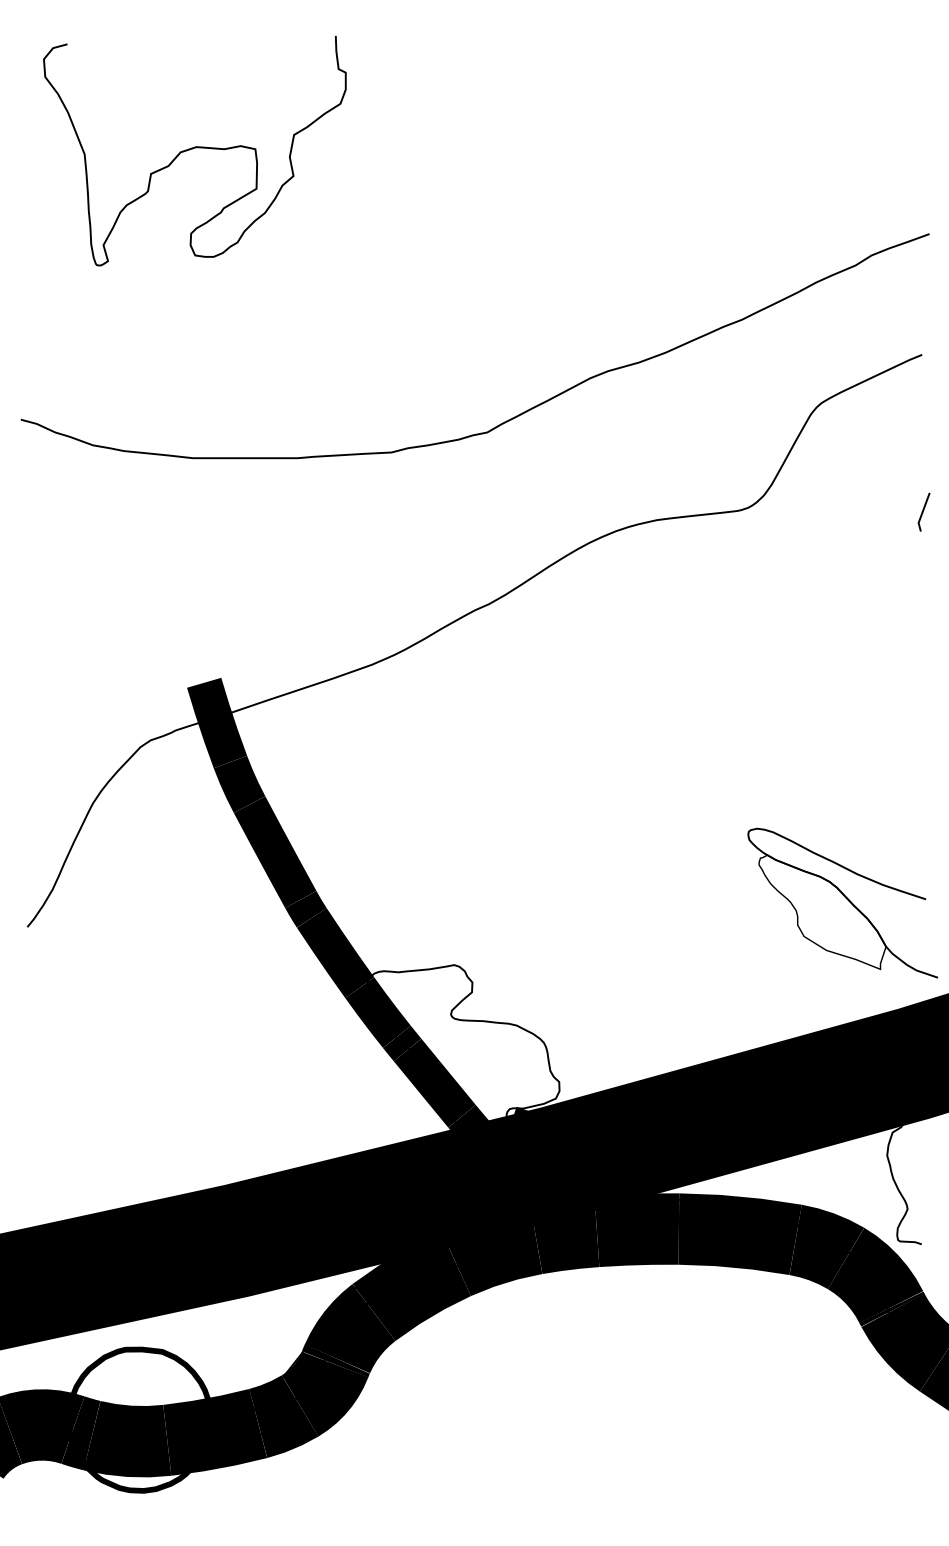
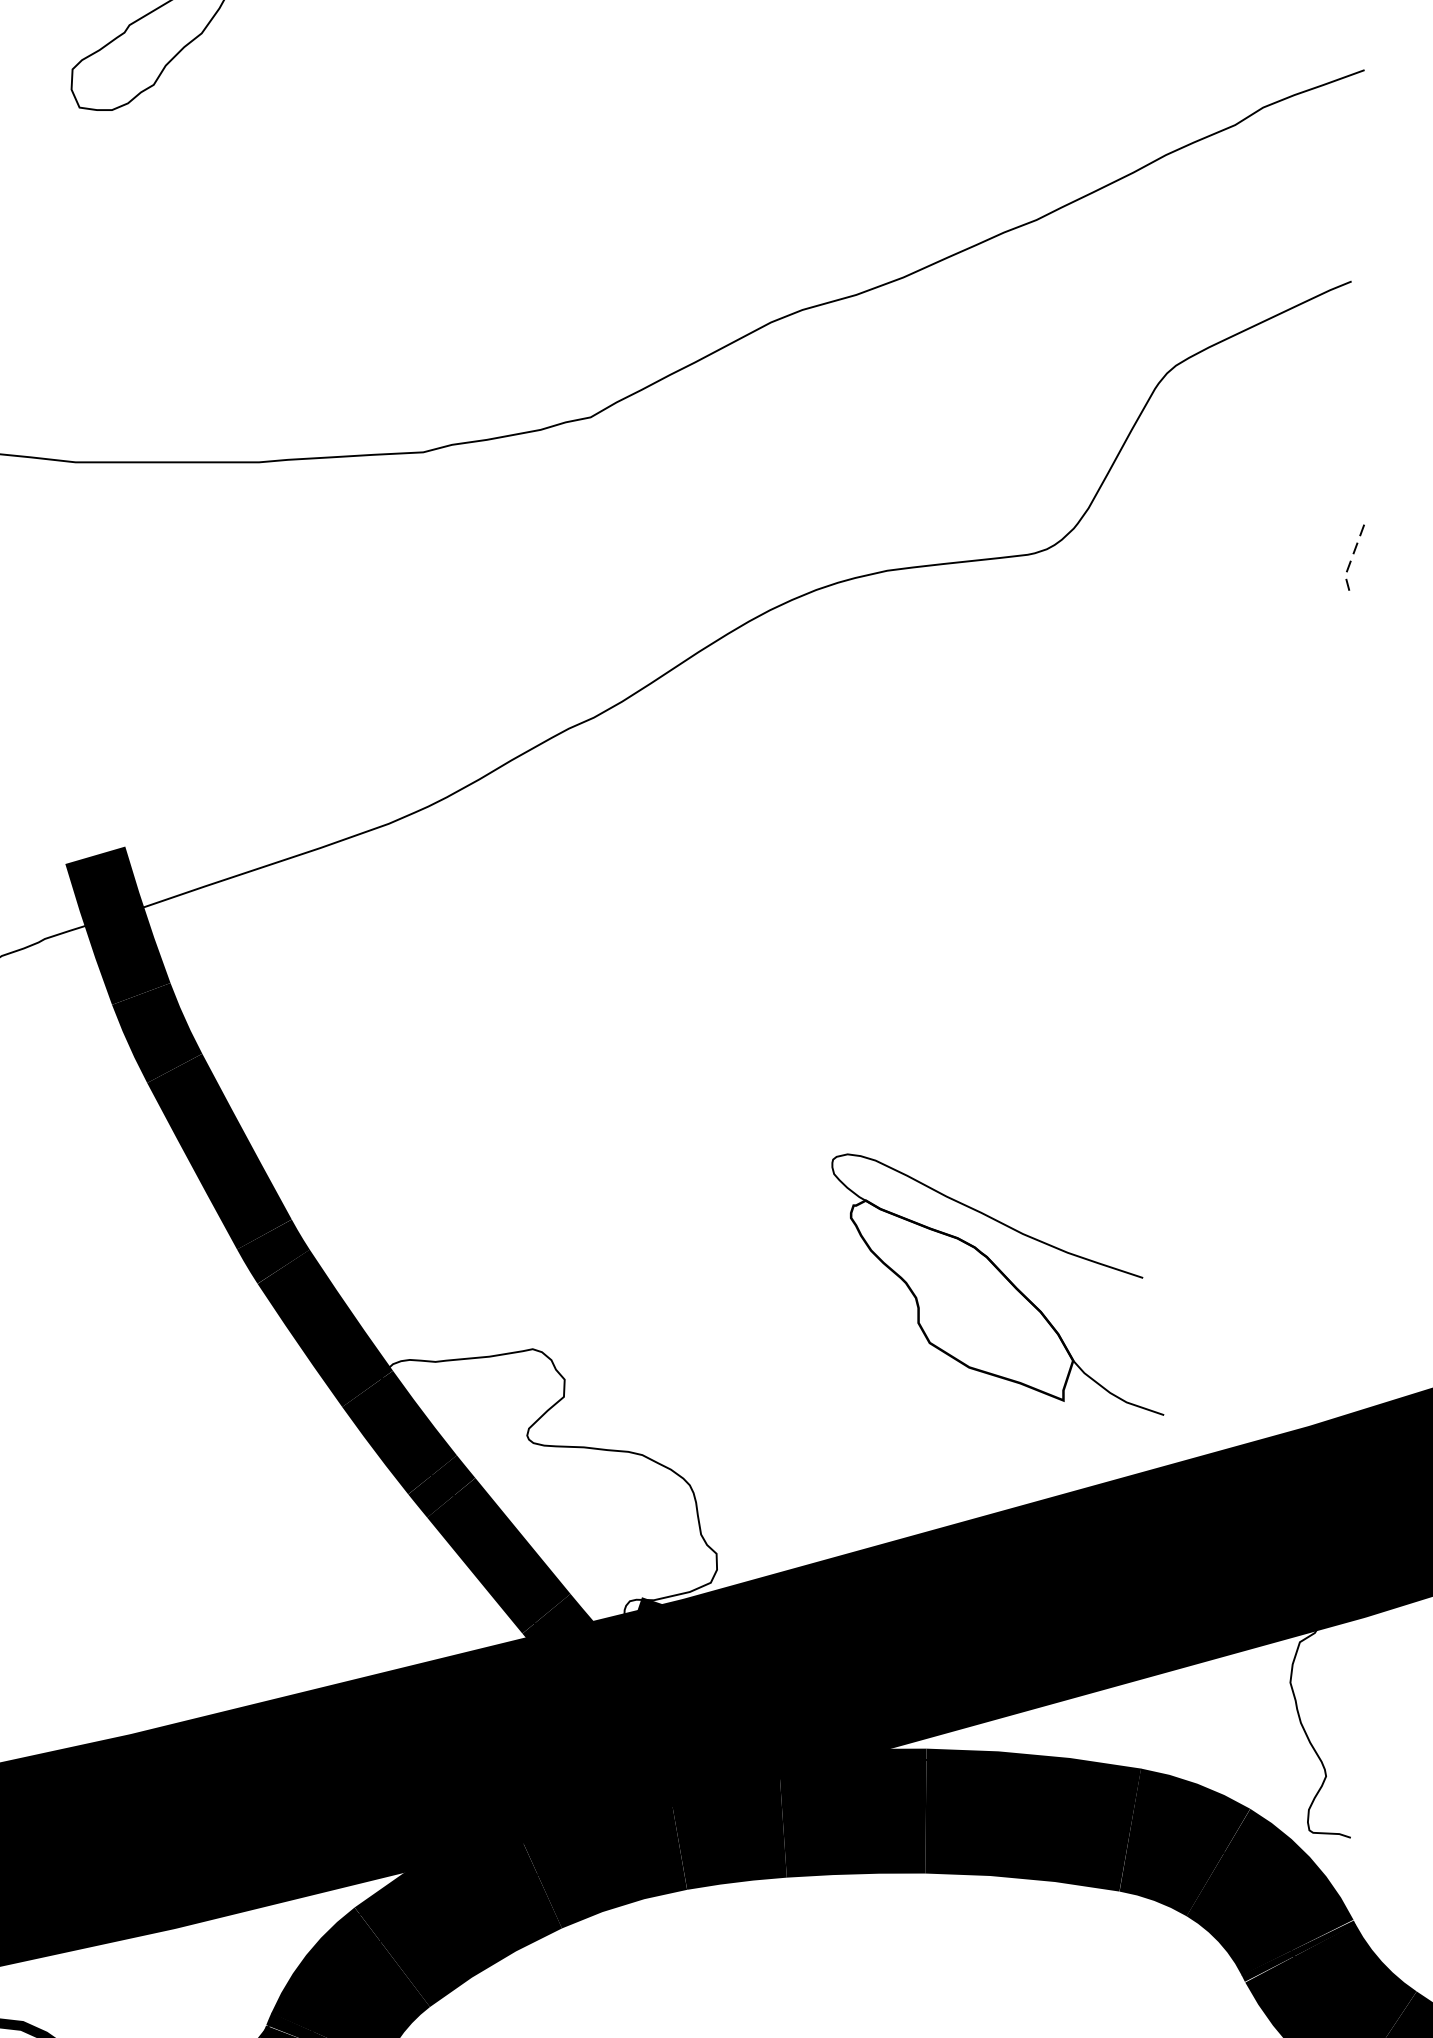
line: (922, 512) -> (1352, 557), solid -> dashed
part: (842, 902) -> (996, 1283), moved

